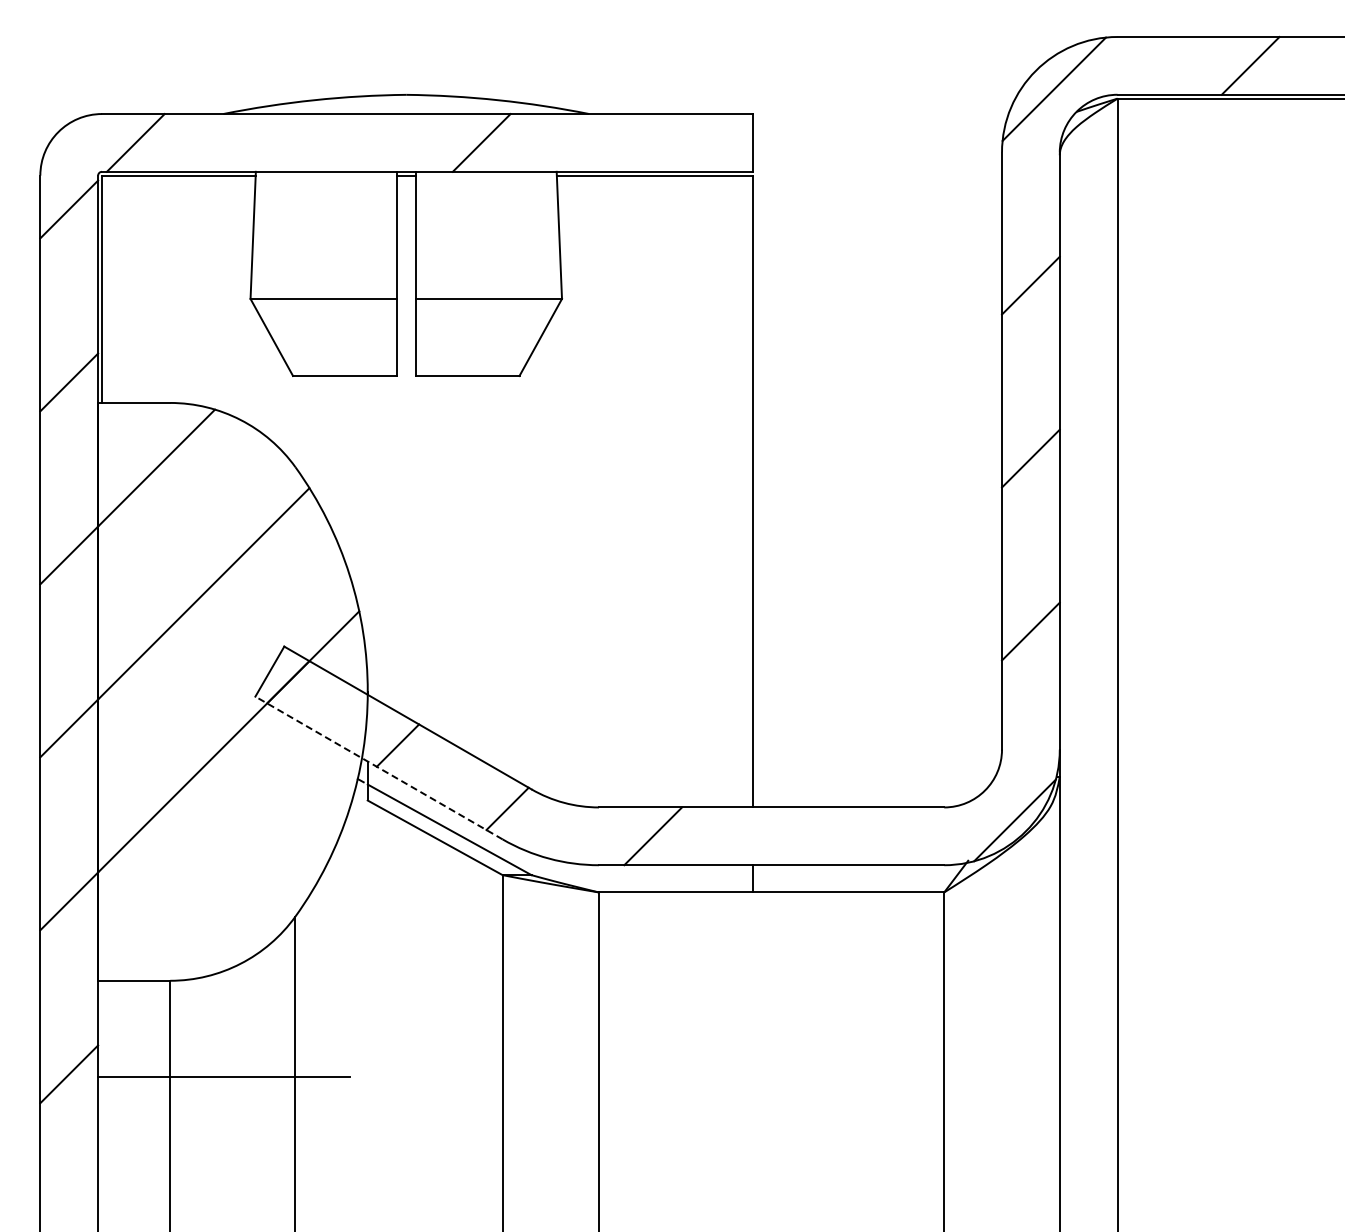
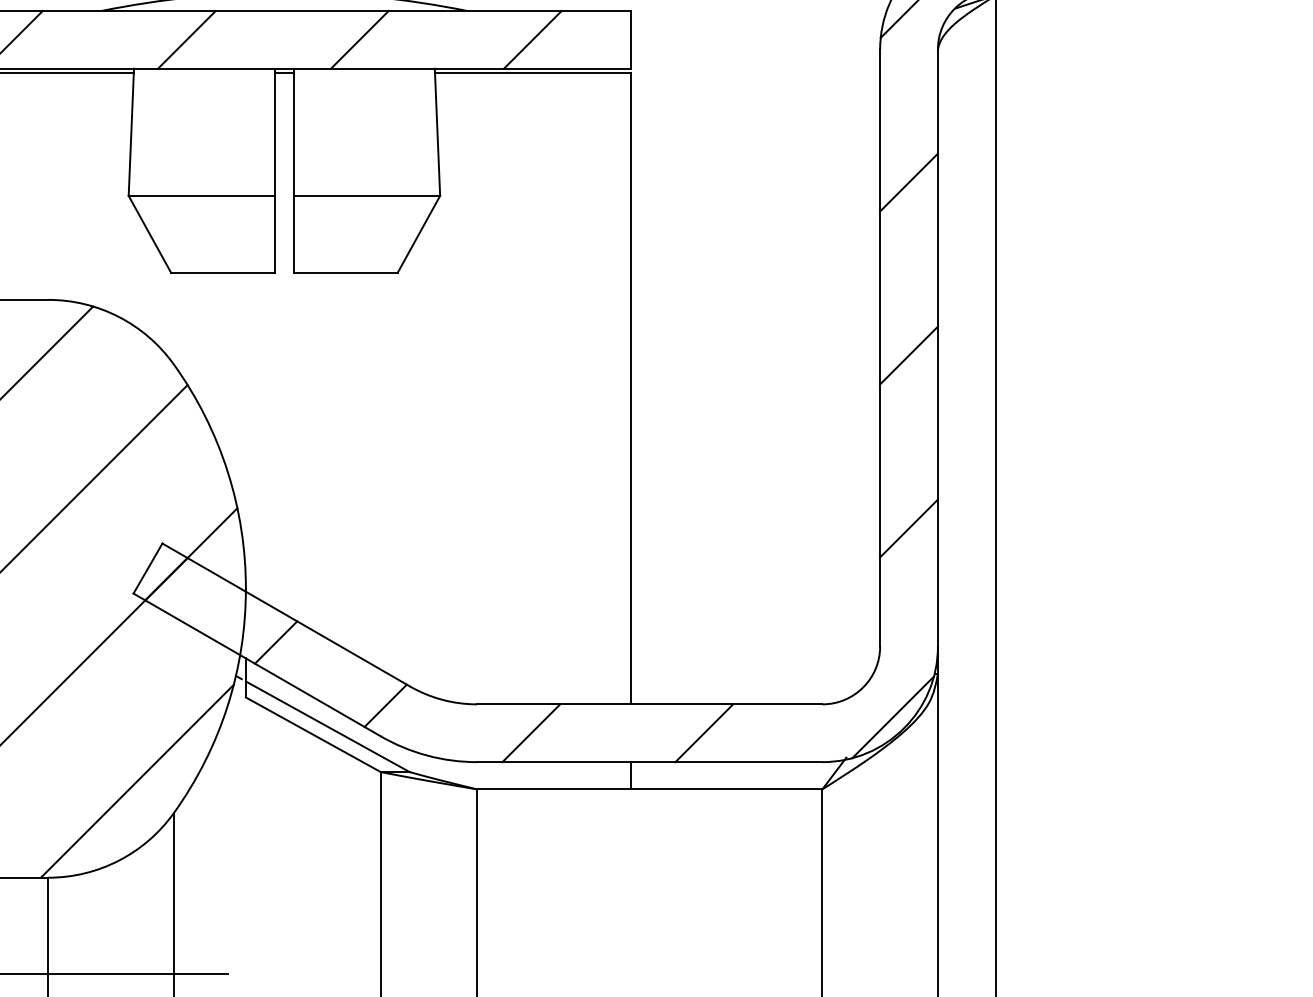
line: (308, 142) -> (186, 39), added
line: (654, 142) -> (532, 39), added
line: (379, 768) -> (257, 665), dashed -> solid
line: (826, 836) -> (704, 733), added
line: (258, 883) -> (136, 780), added

